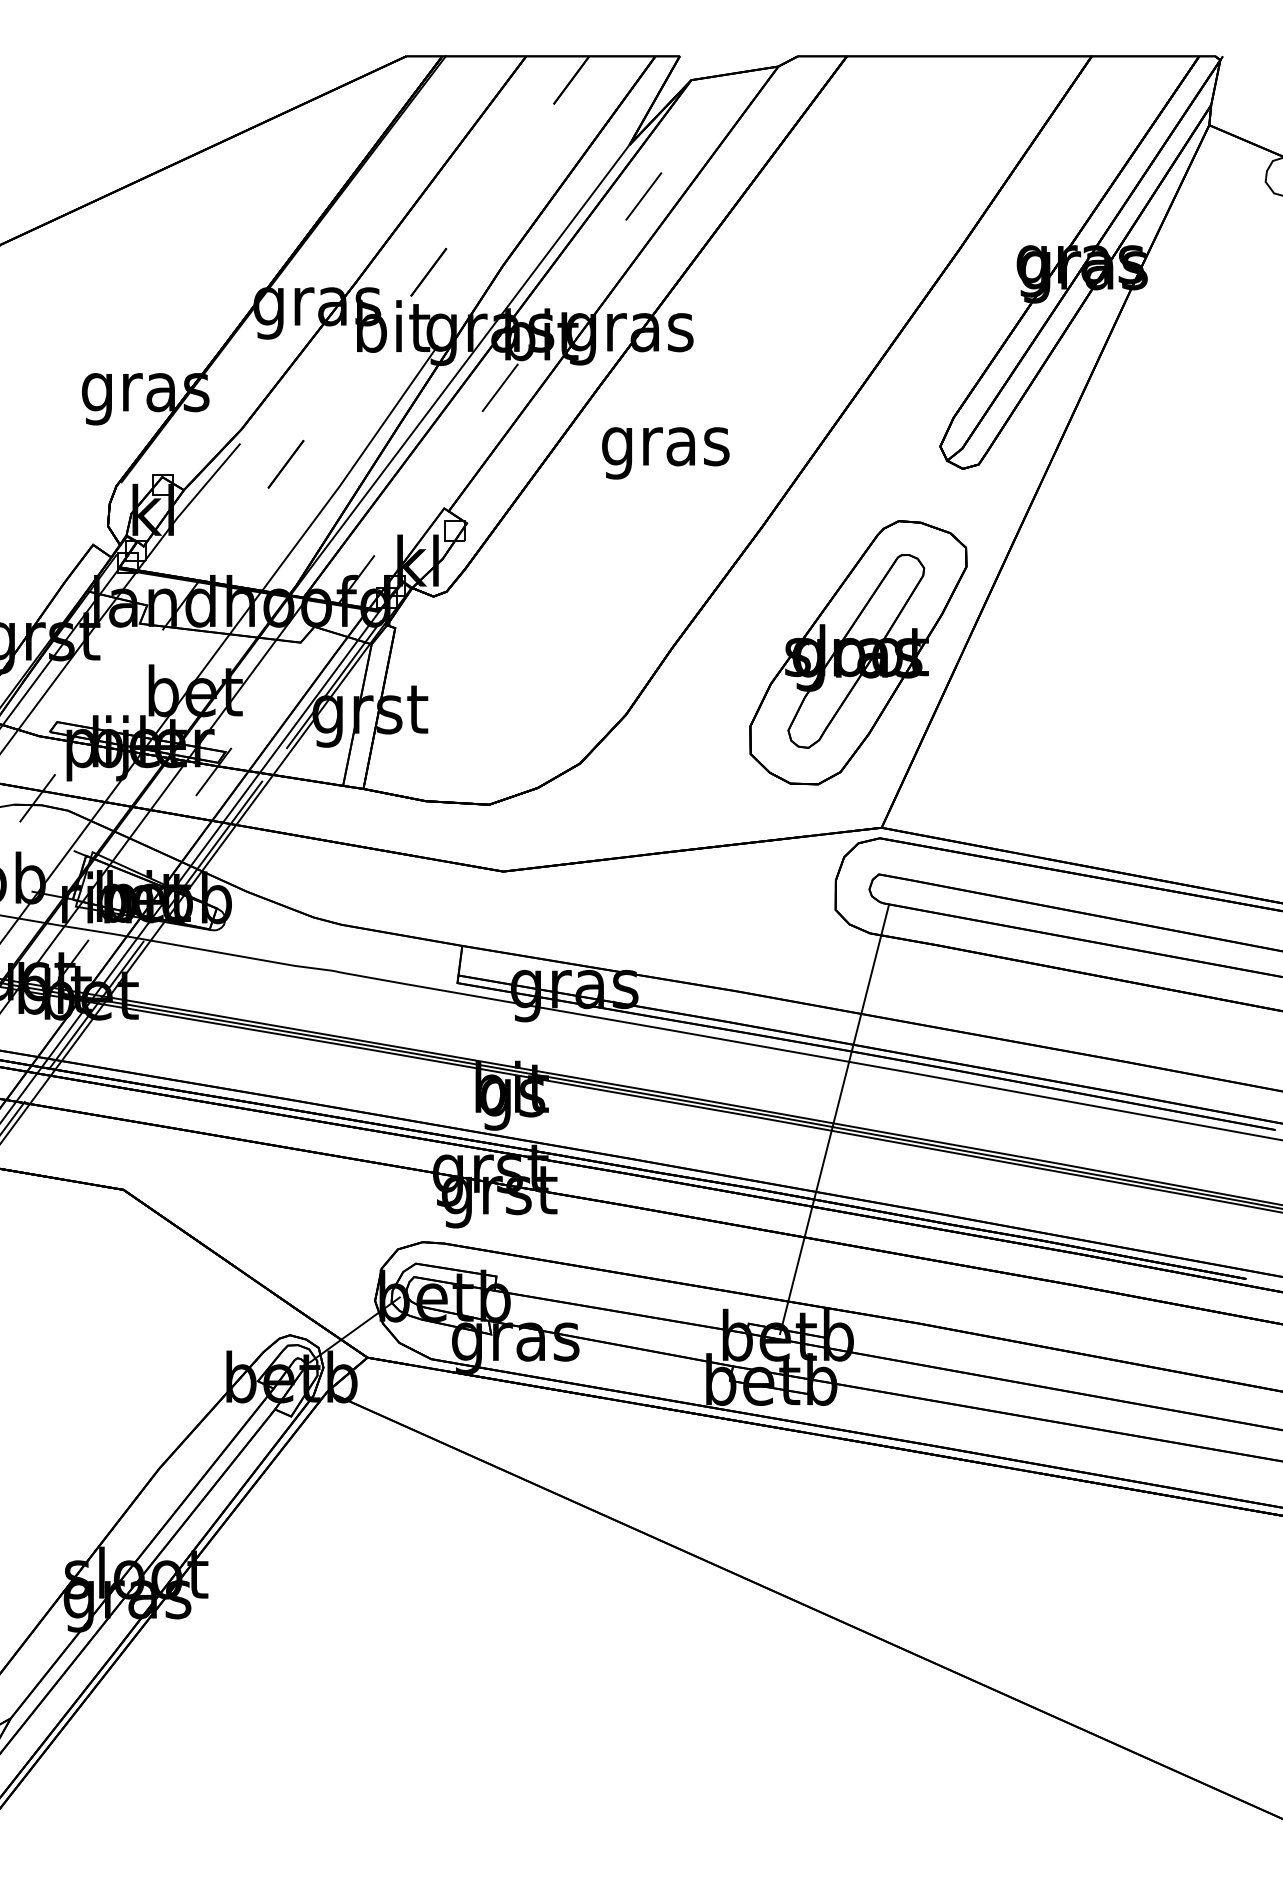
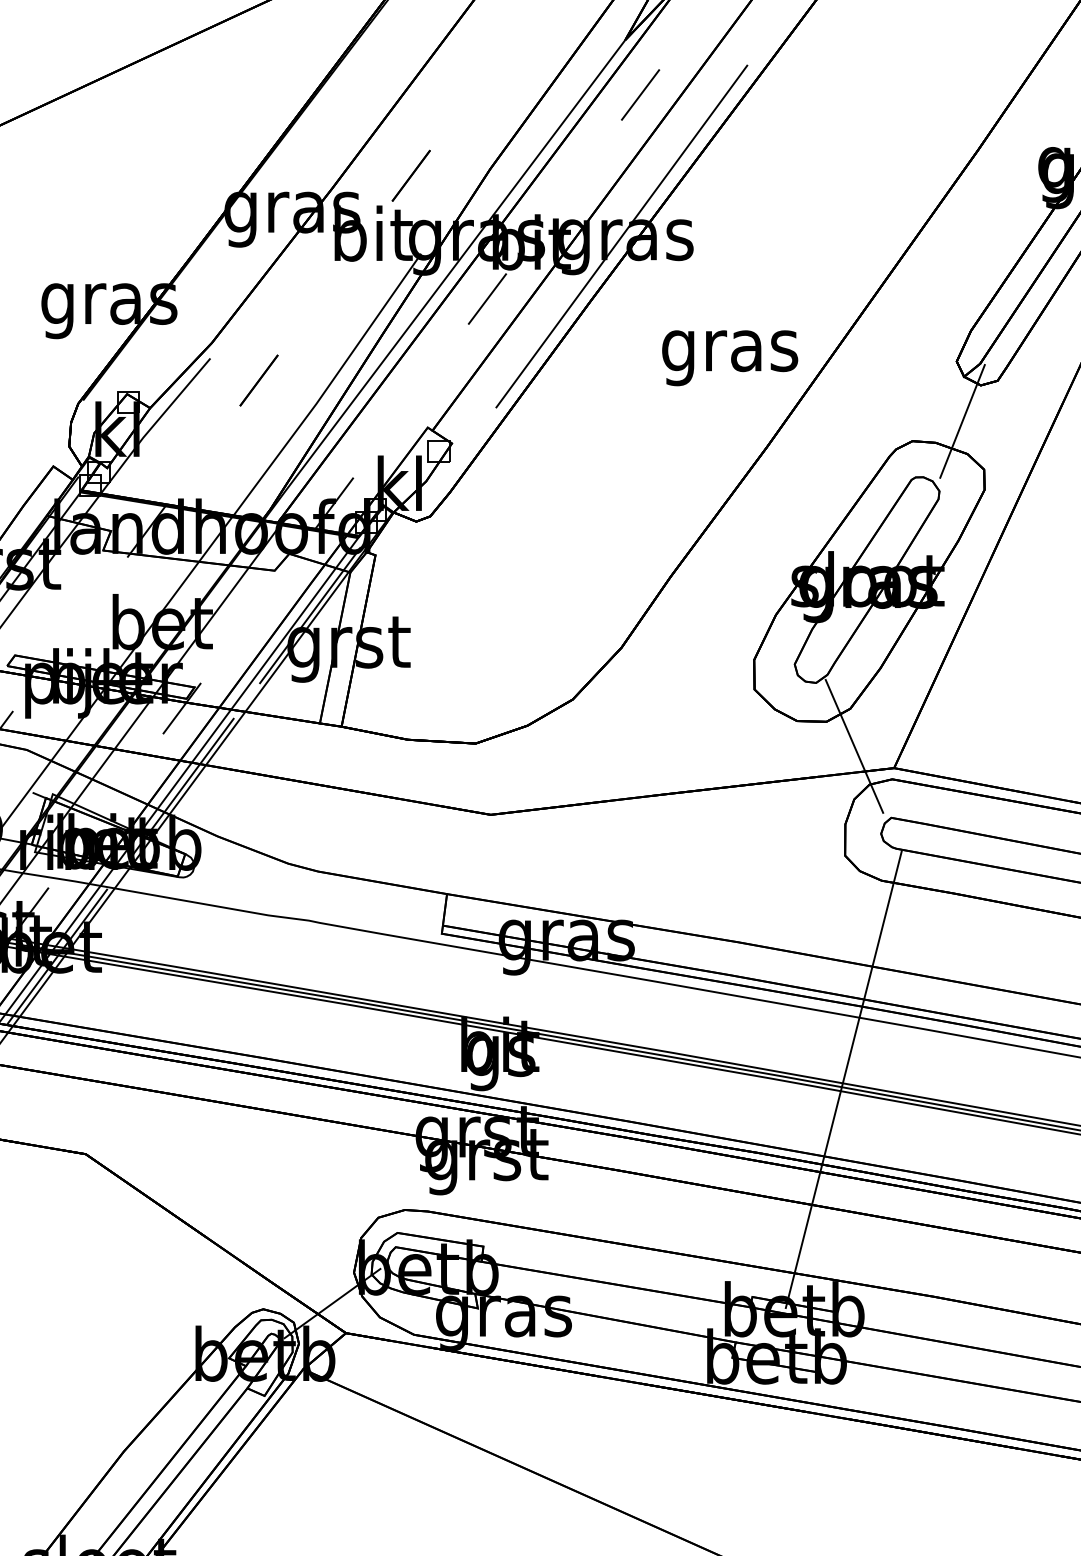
line: (625, 329) -> (621, 236), added
text: (665, 453) -> (729, 358), moved
line: (945, 502) -> (962, 421), added
line: (844, 807) -> (854, 746), added

